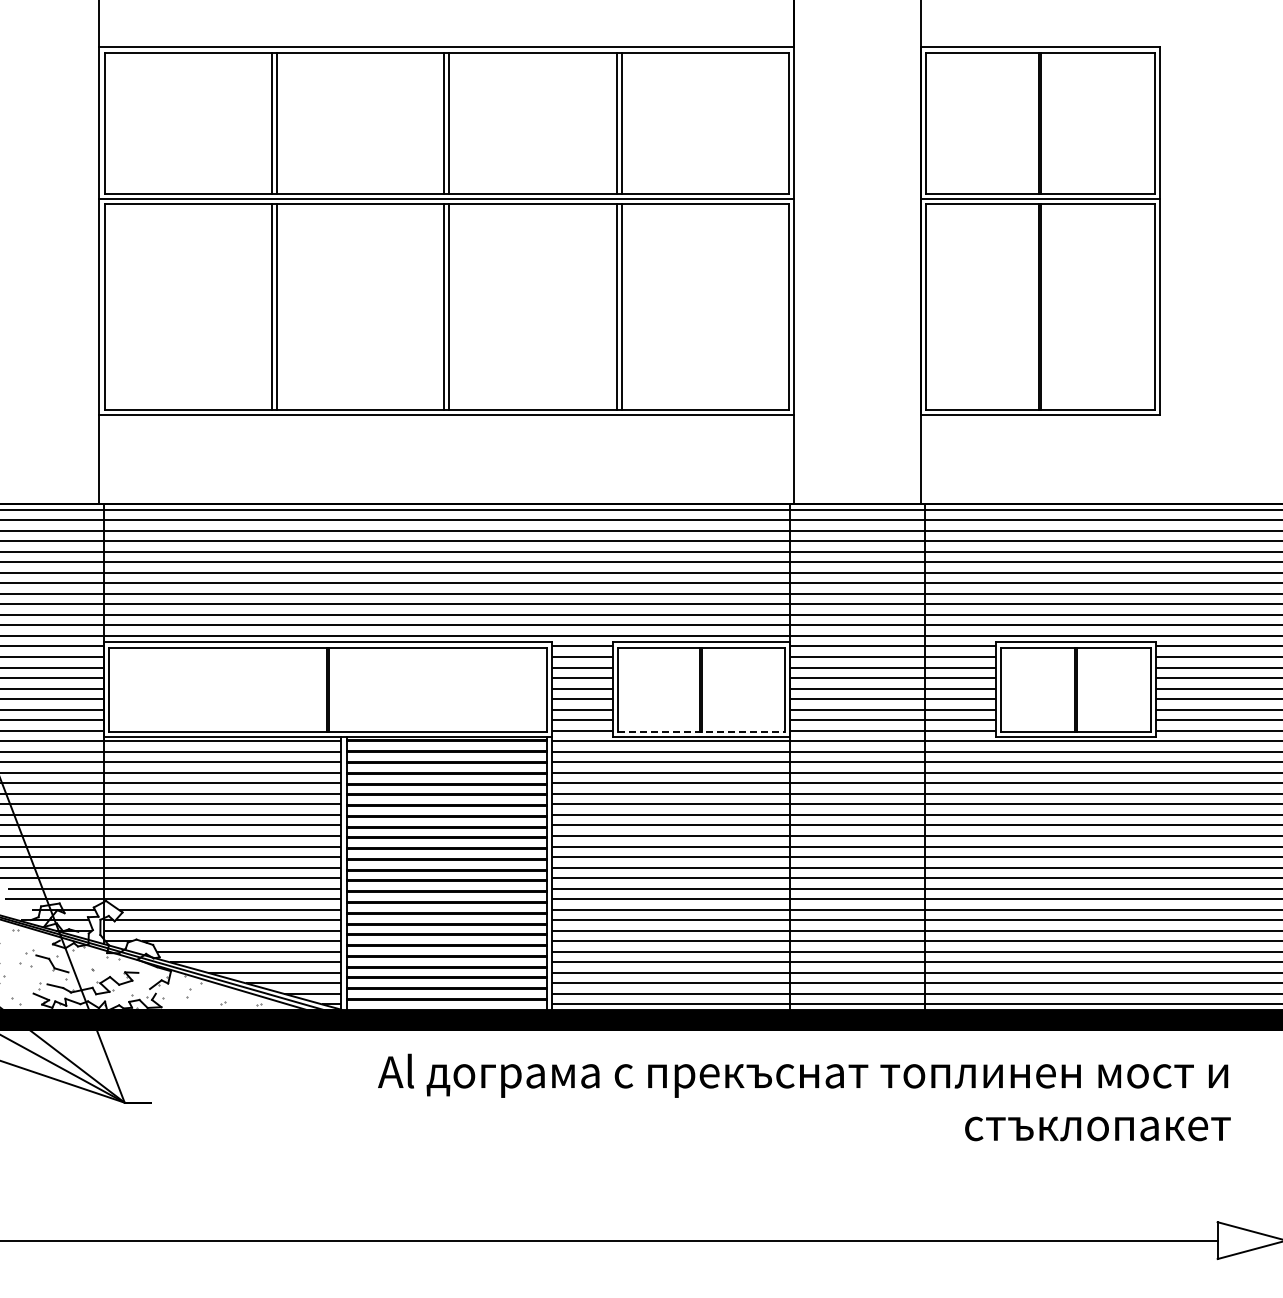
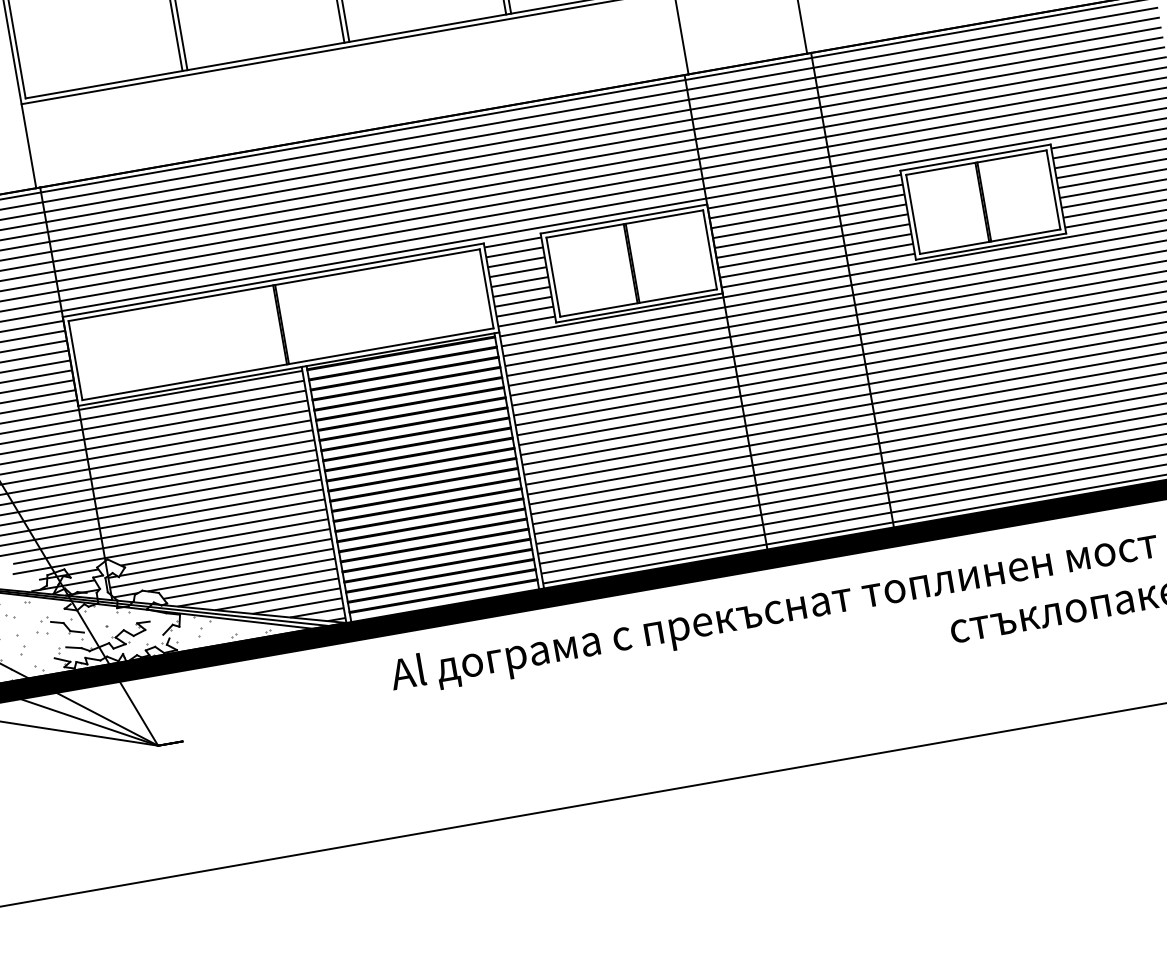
line: (701, 731) -> (638, 302), dashed -> solid

